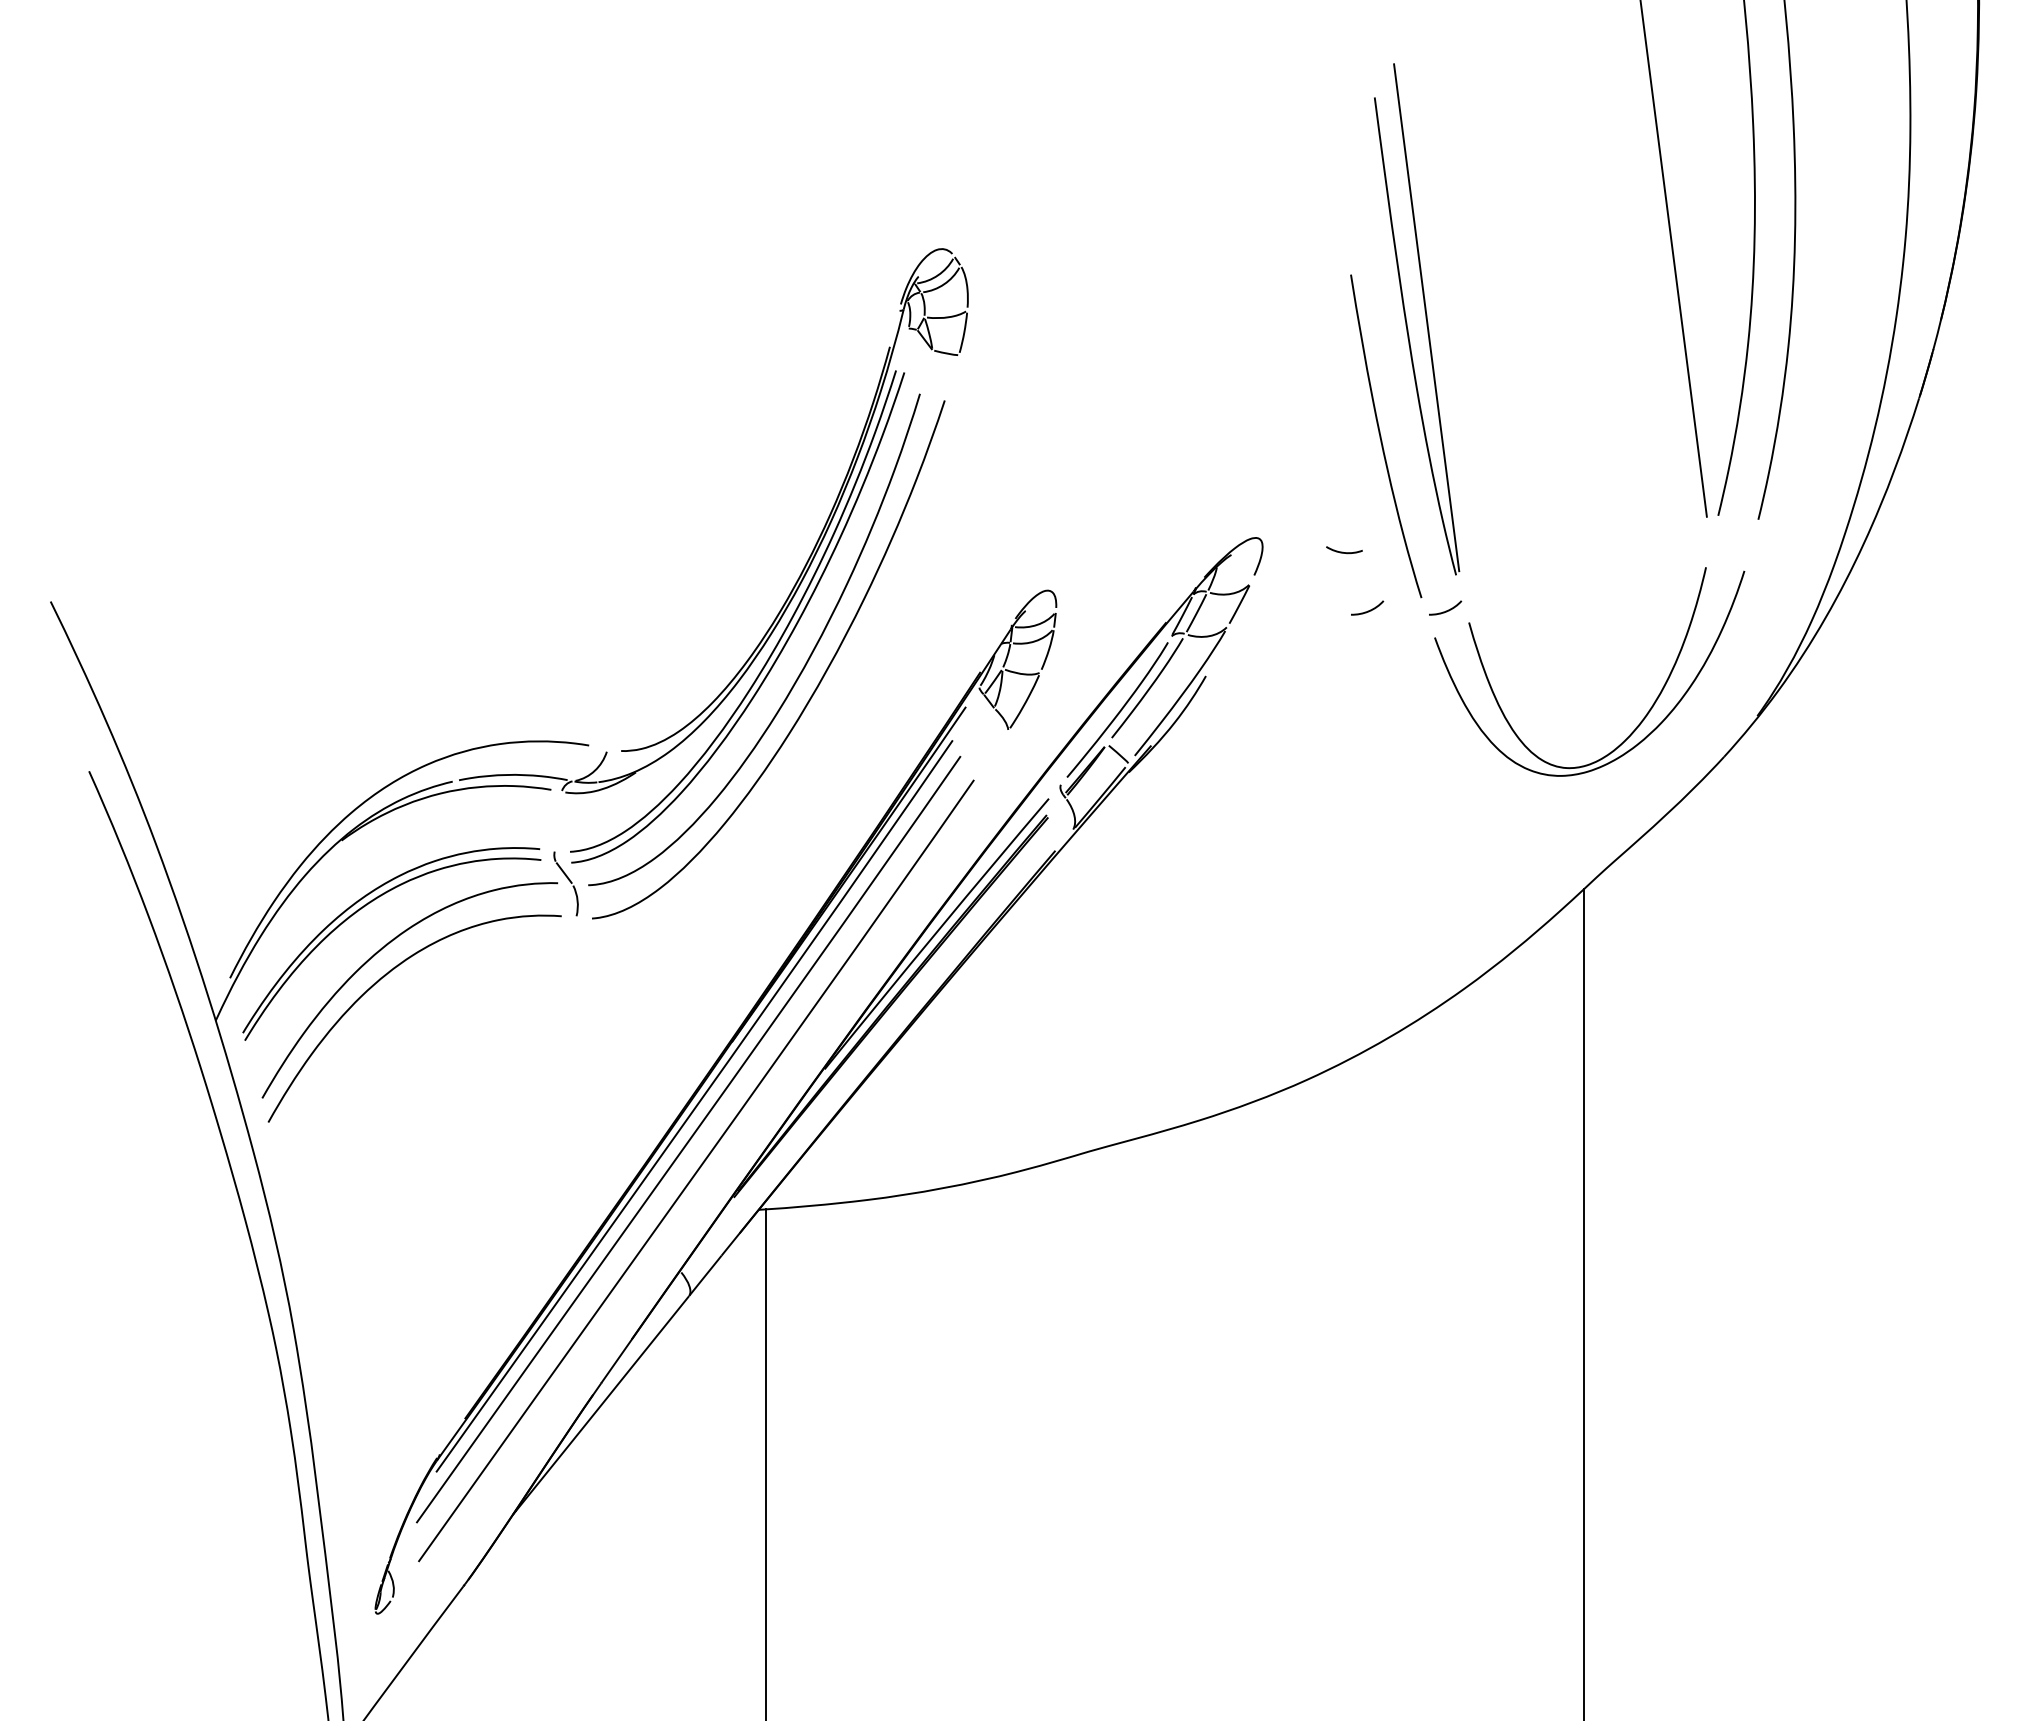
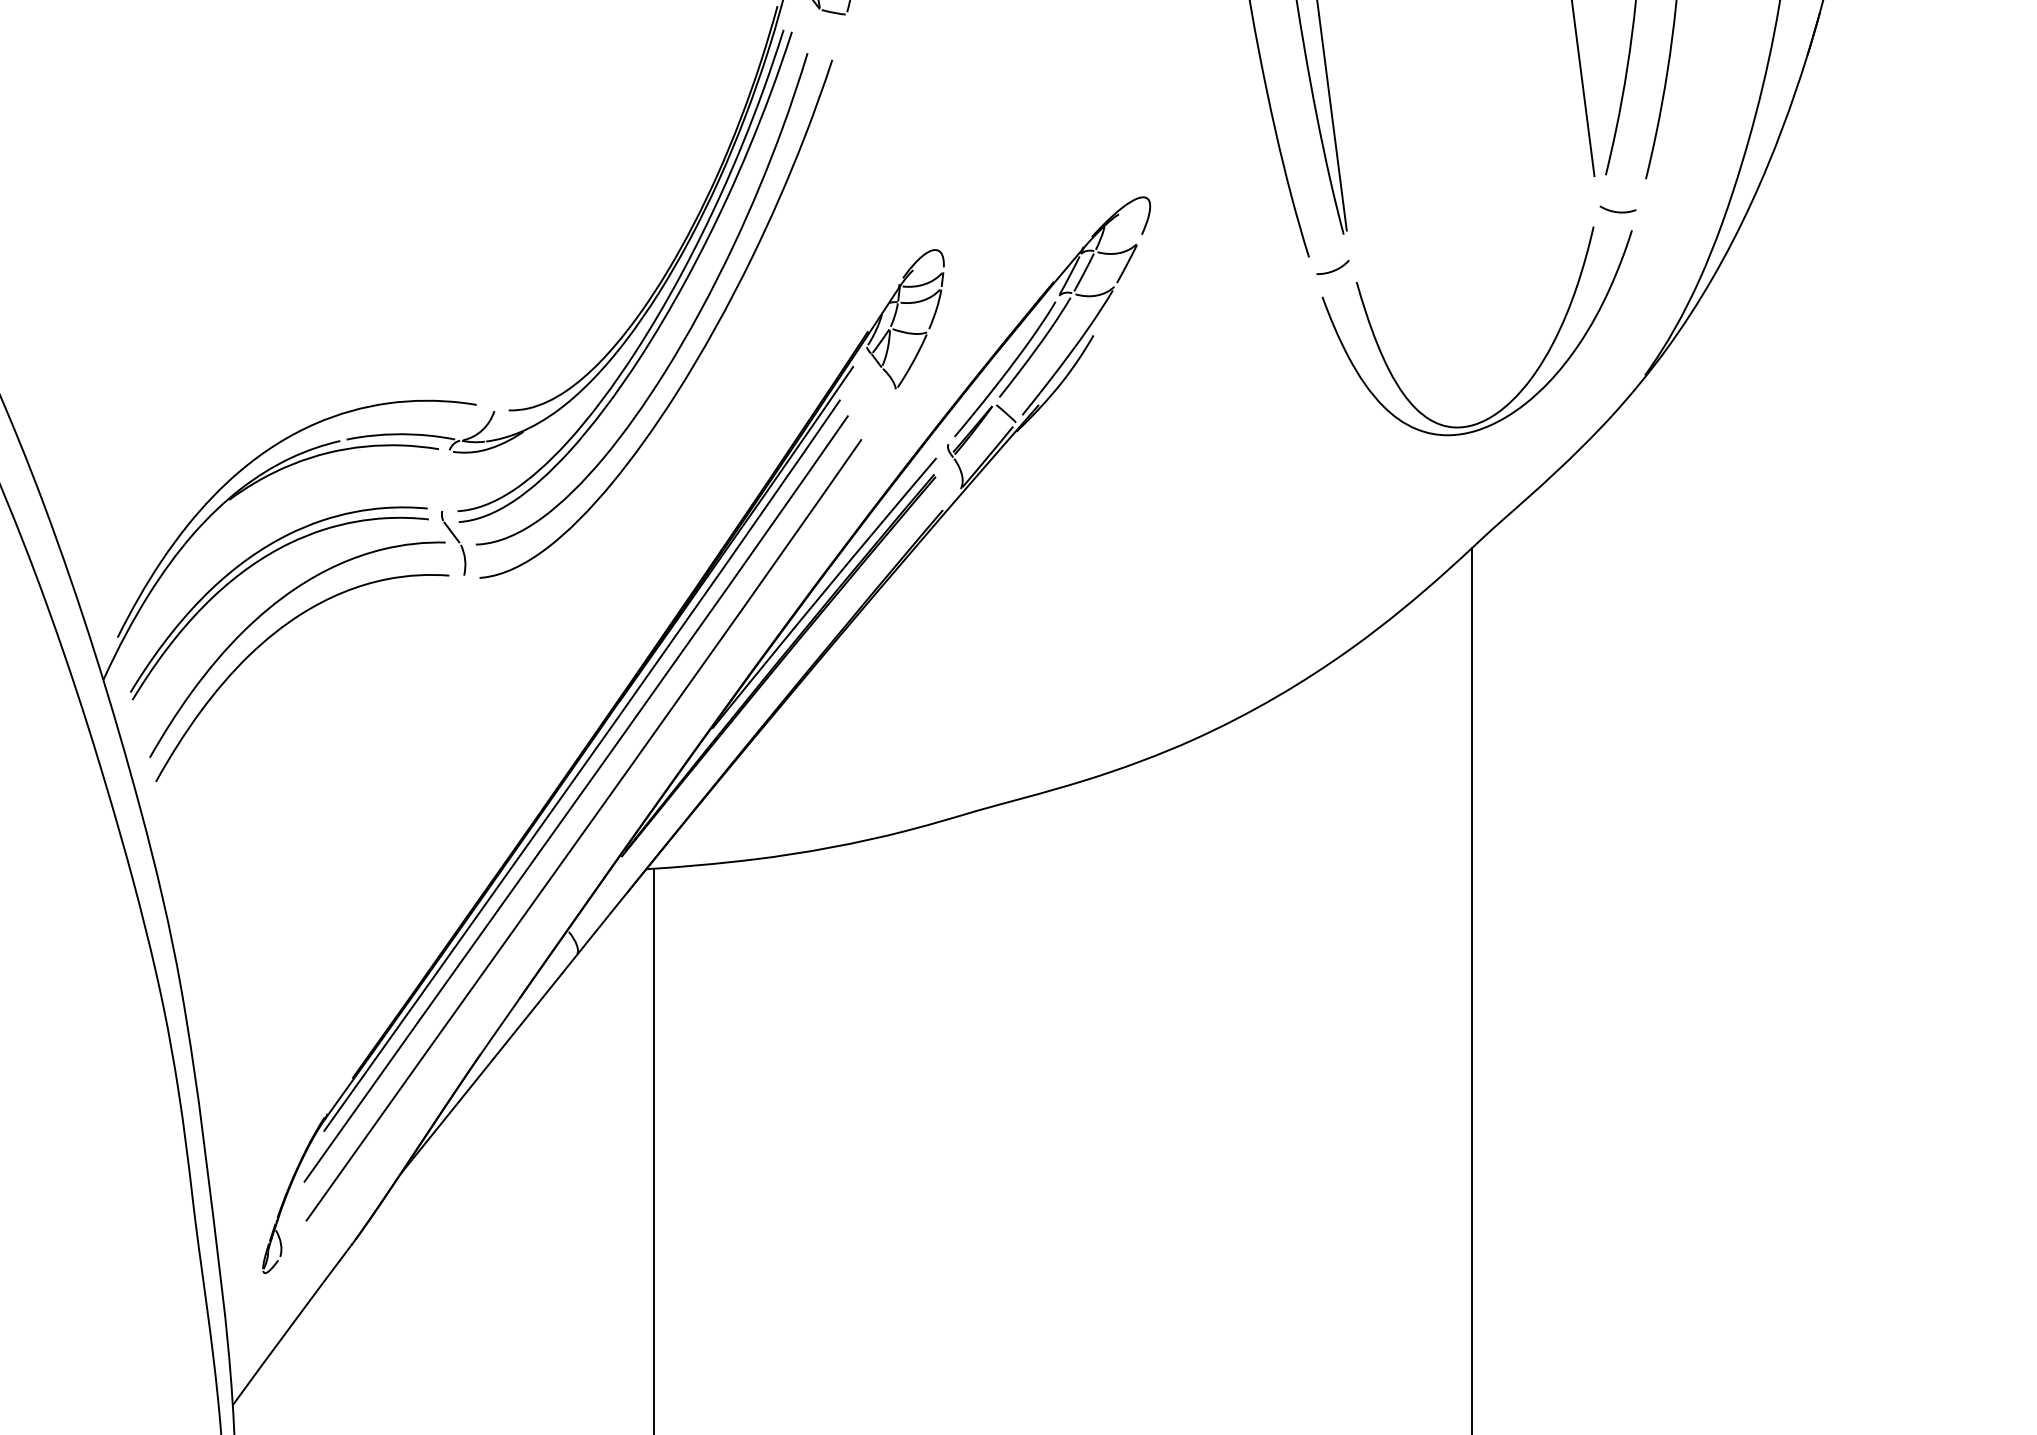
curve: (1344, 552) -> (1618, 211), moved
curve: (1367, 610) -> (1255, 269), removed

